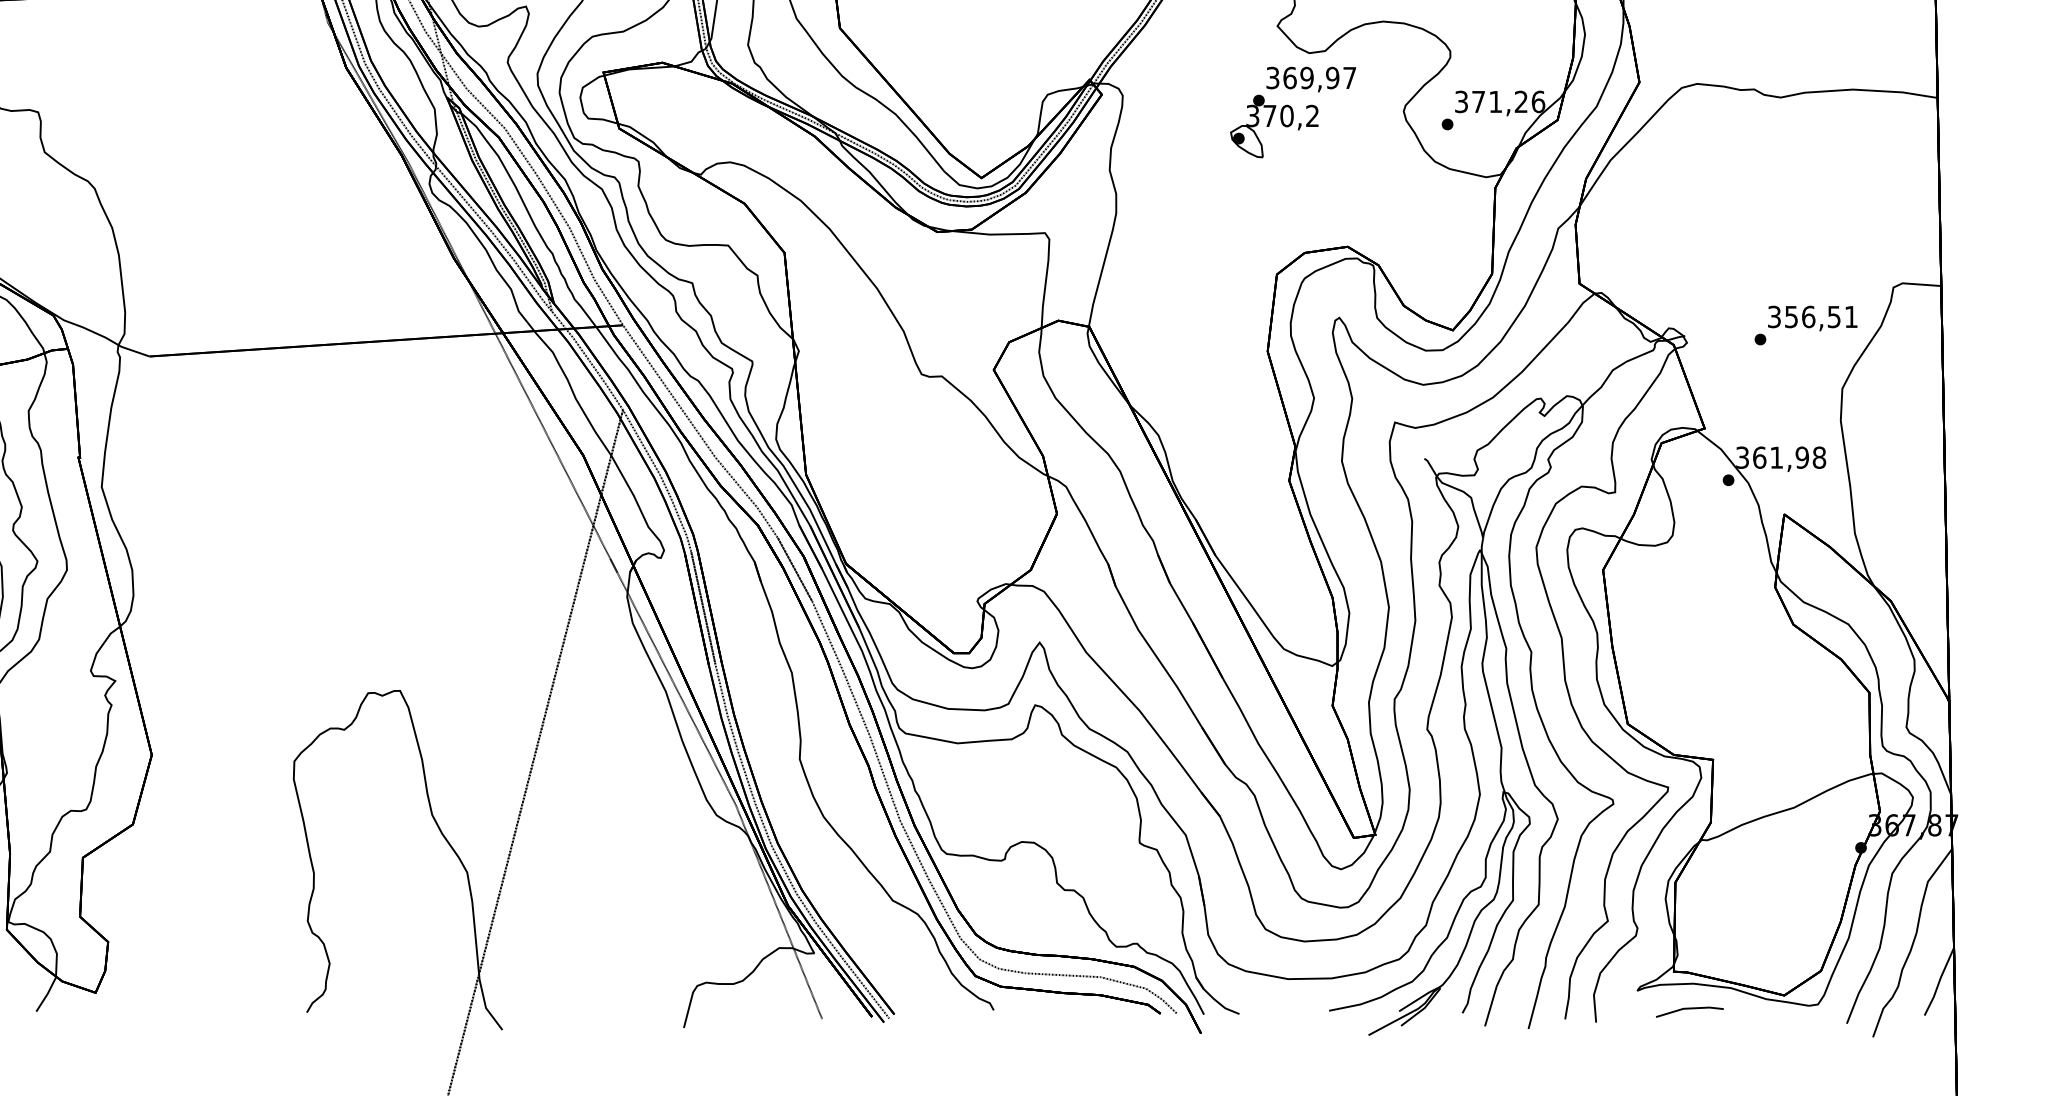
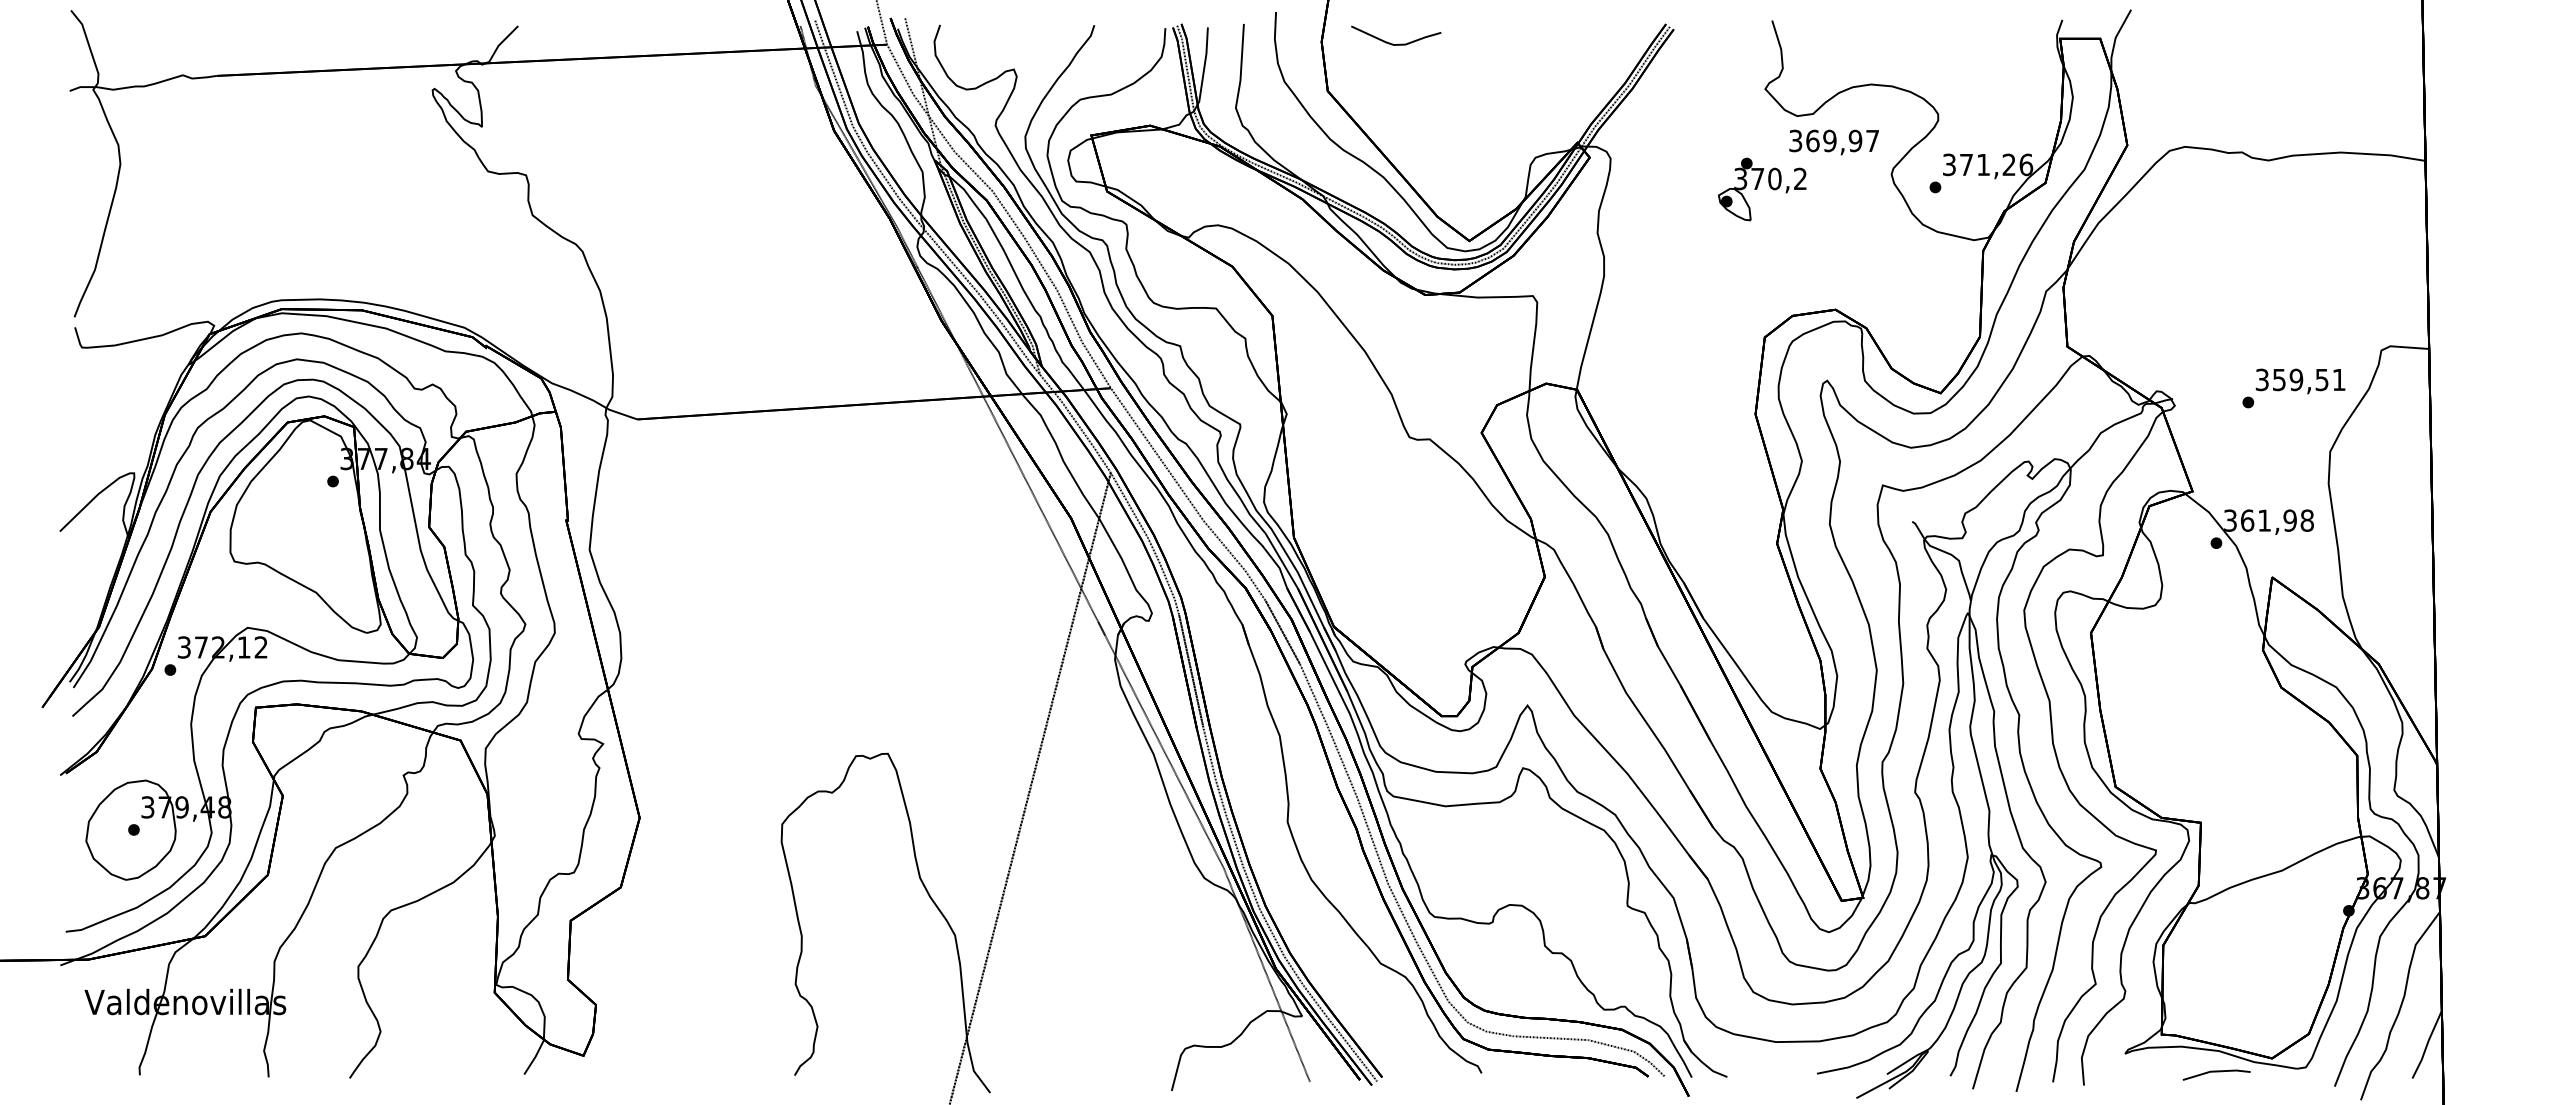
text: (1310, 79) -> (1833, 142), moved
text: (1808, 316) -> (2296, 379), 356,51 -> 359,51
line: (1689, 1009) -> (2216, 1072), moved

